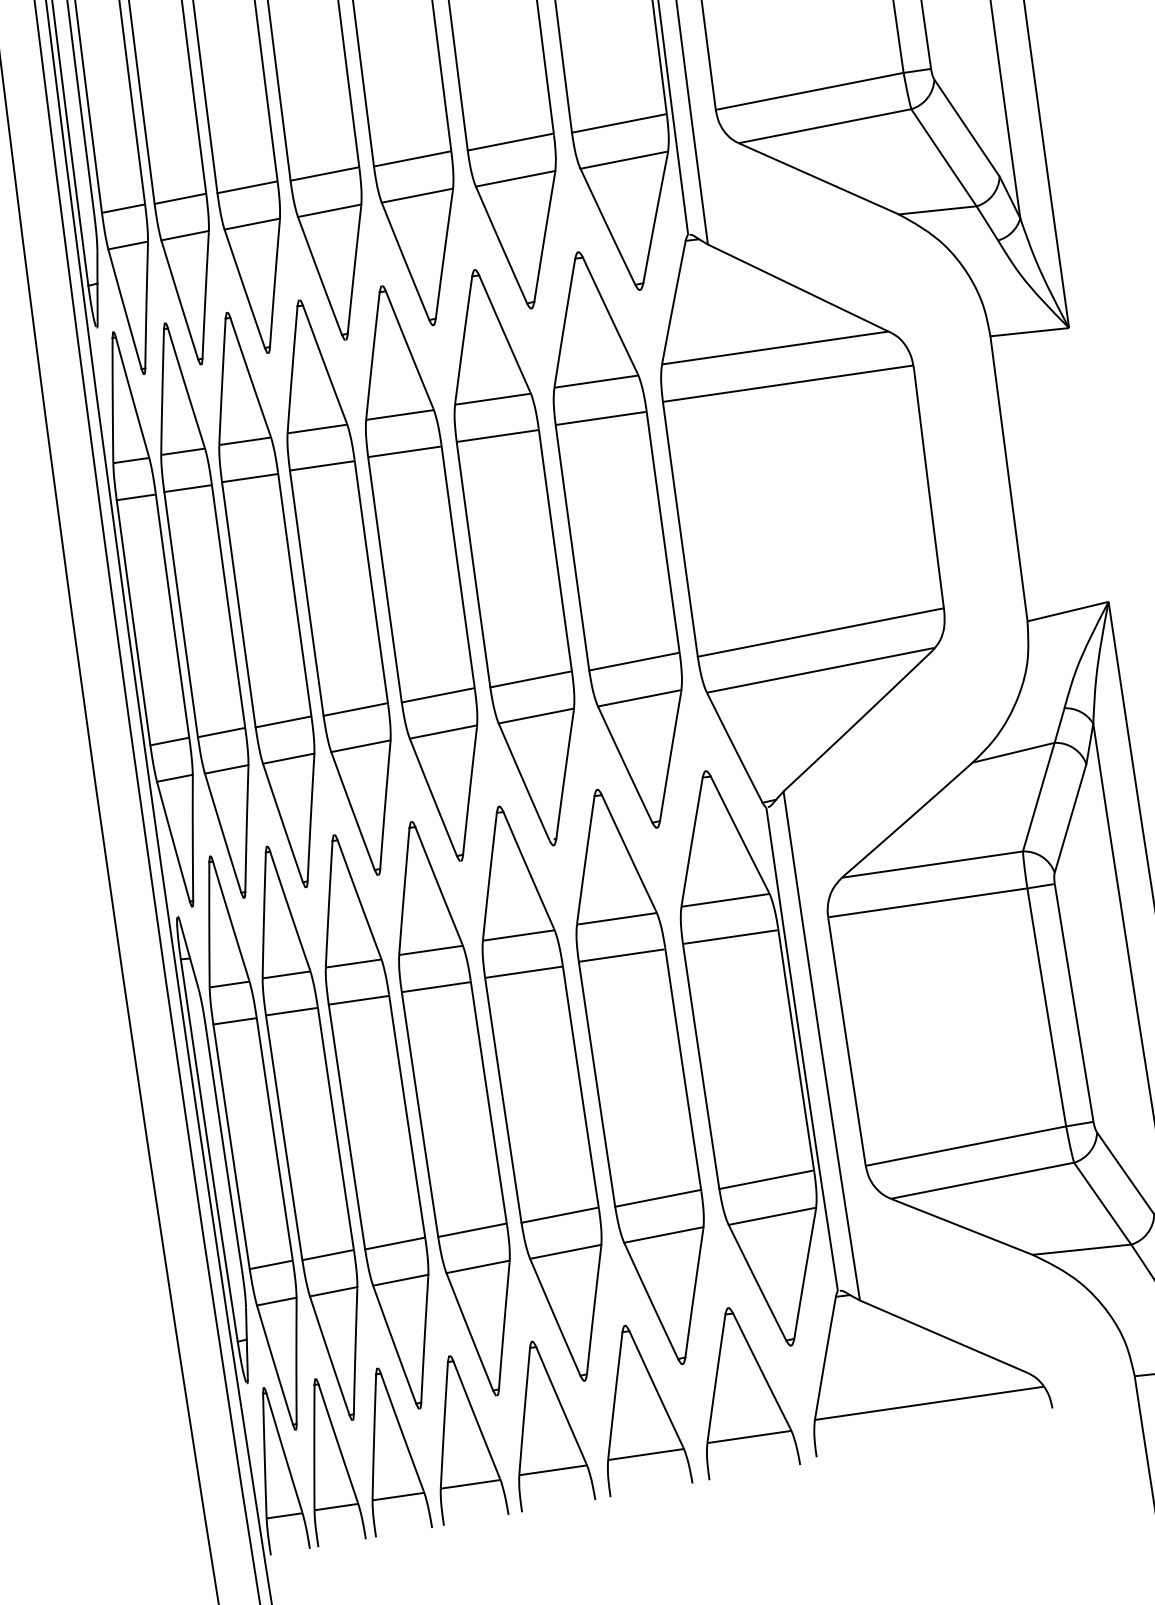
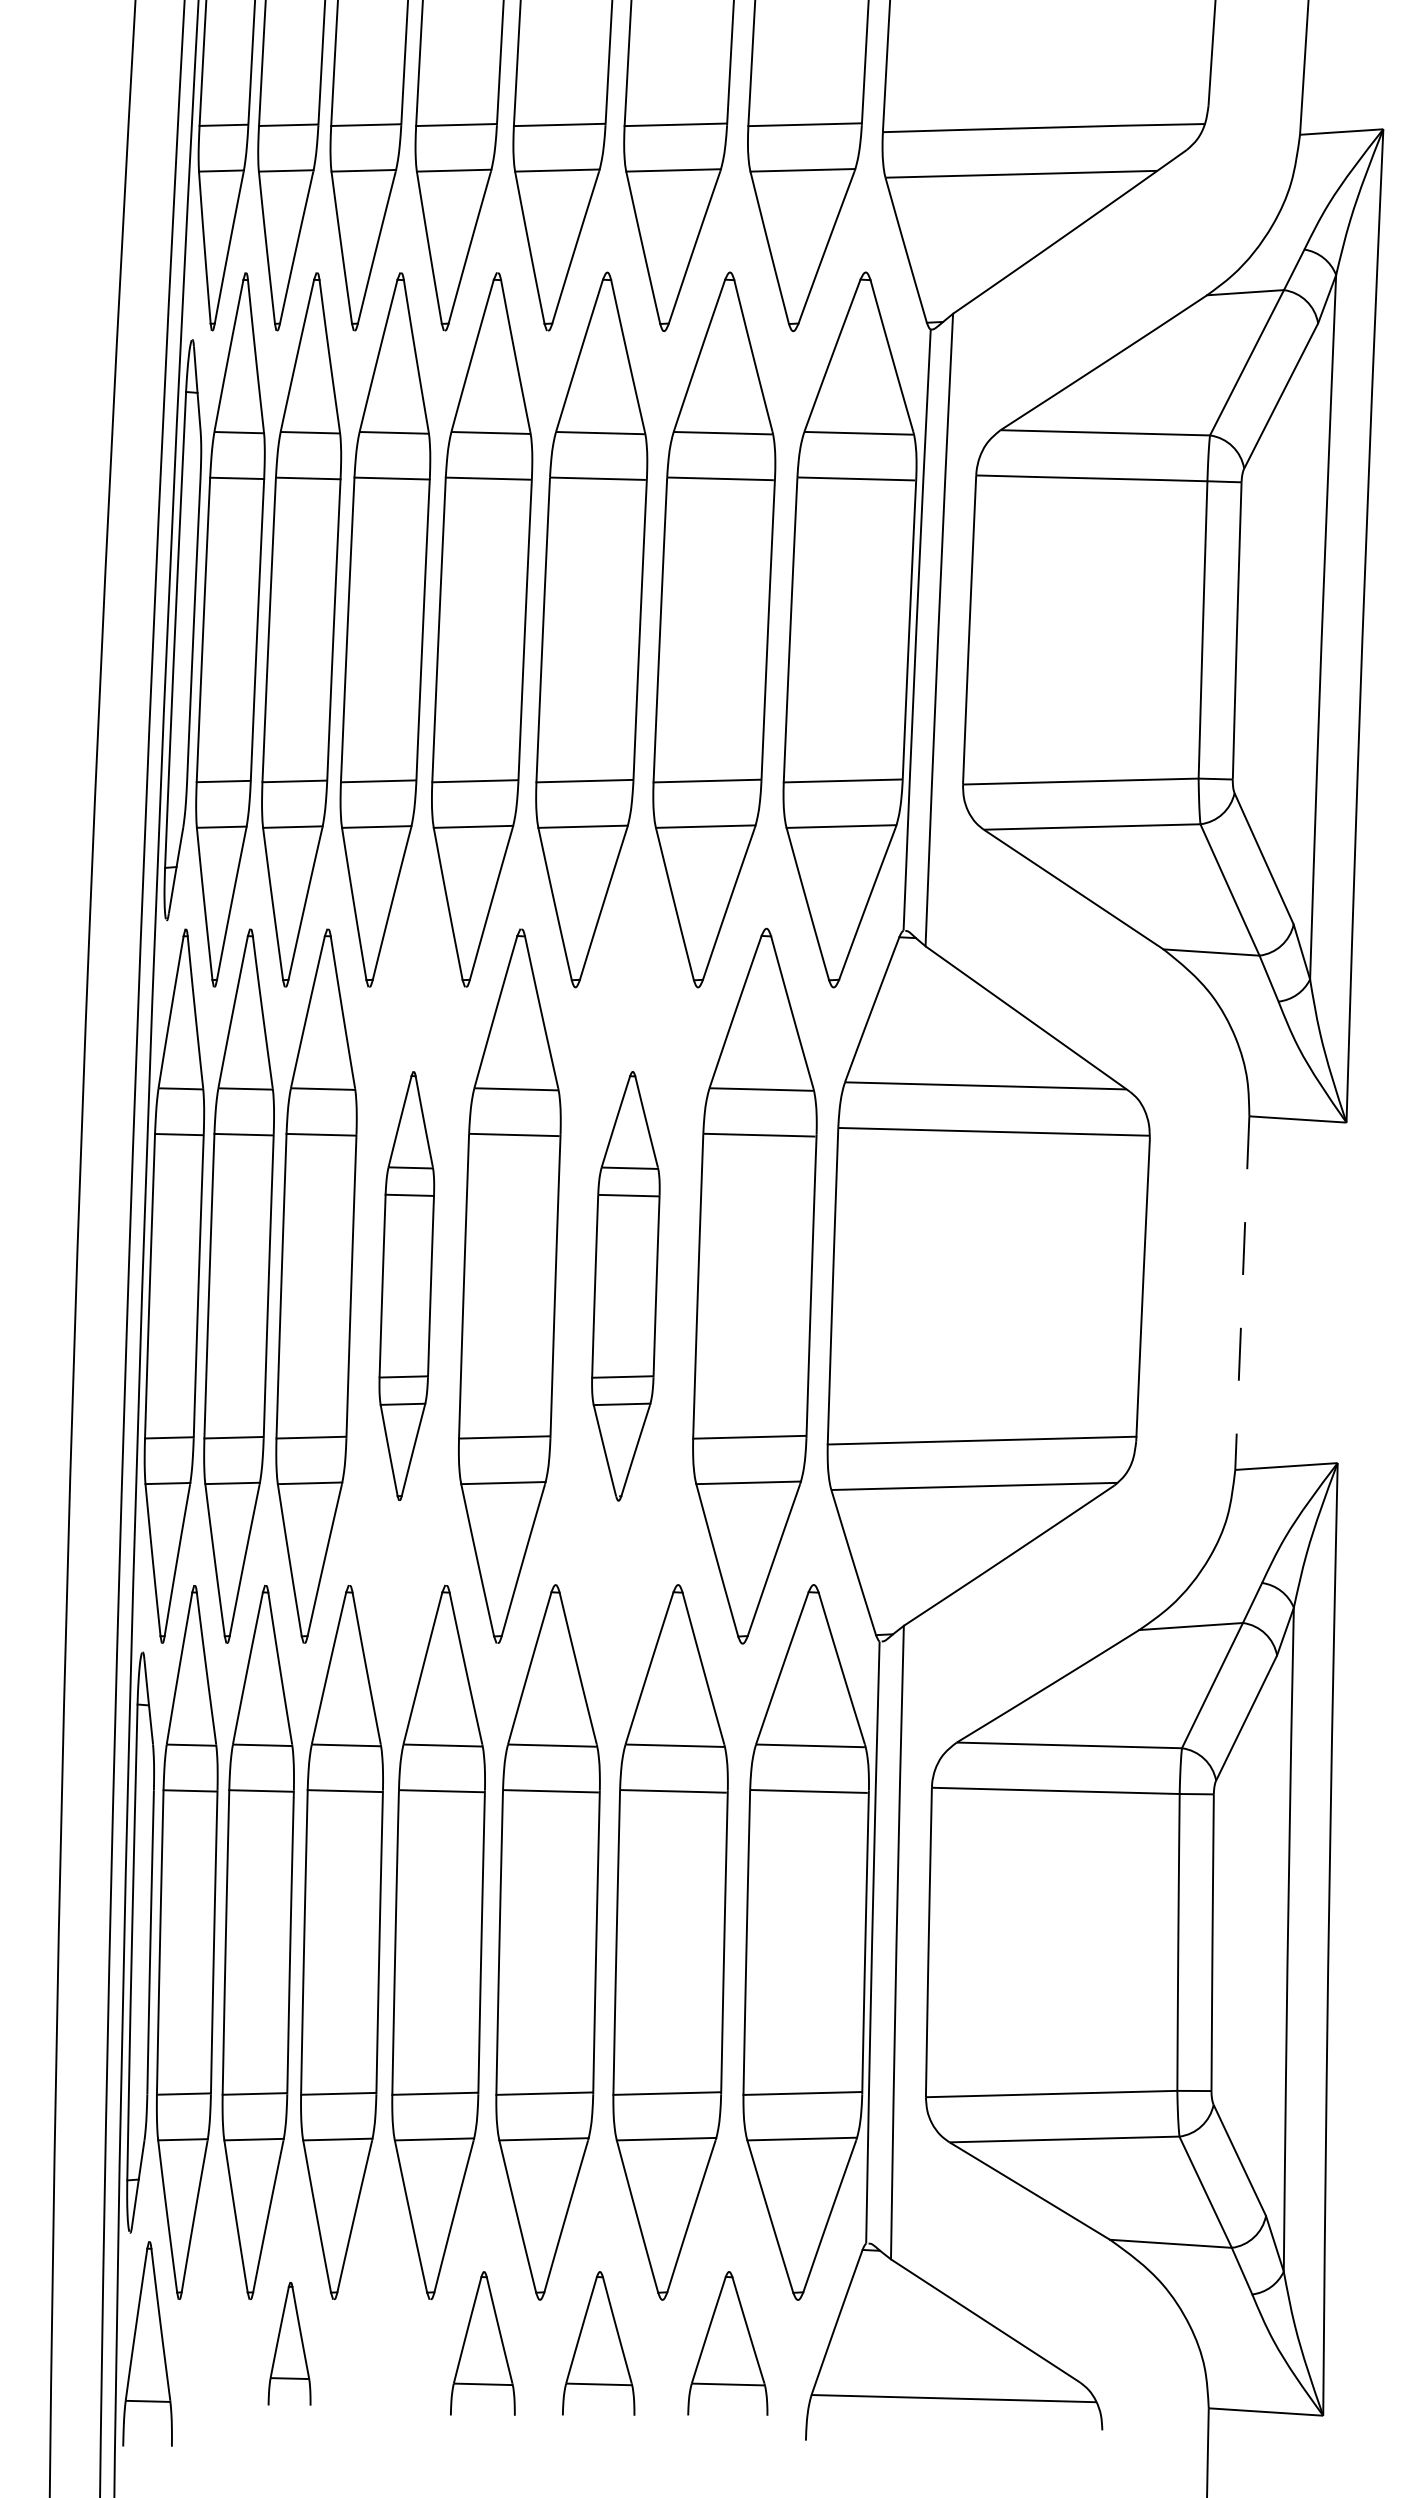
line: (1009, 479) -> (1242, 1293), solid -> dashed
part: (514, 557) -> (625, 1286), size x0.6
part: (338, 587) -> (406, 1285), size x0.6
part: (740, 1390) -> (727, 2343), size x0.7
part: (637, 1407) -> (598, 2343), size x0.7
part: (544, 1423) -> (482, 2343), size x0.7
part: (461, 1437) -> (379, 2343), removed
part: (389, 1450) -> (289, 2343), size x0.6
part: (327, 1460) -> (211, 2343), removed

